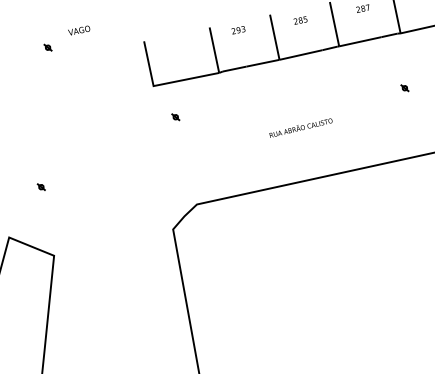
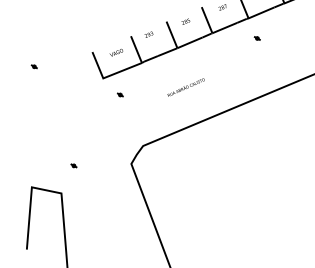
text: (79, 30) -> (116, 52), moved
part: (403, 87) -> (256, 38), moved
text: (299, 127) -> (185, 87), moved
part: (40, 186) -> (73, 165), moved

